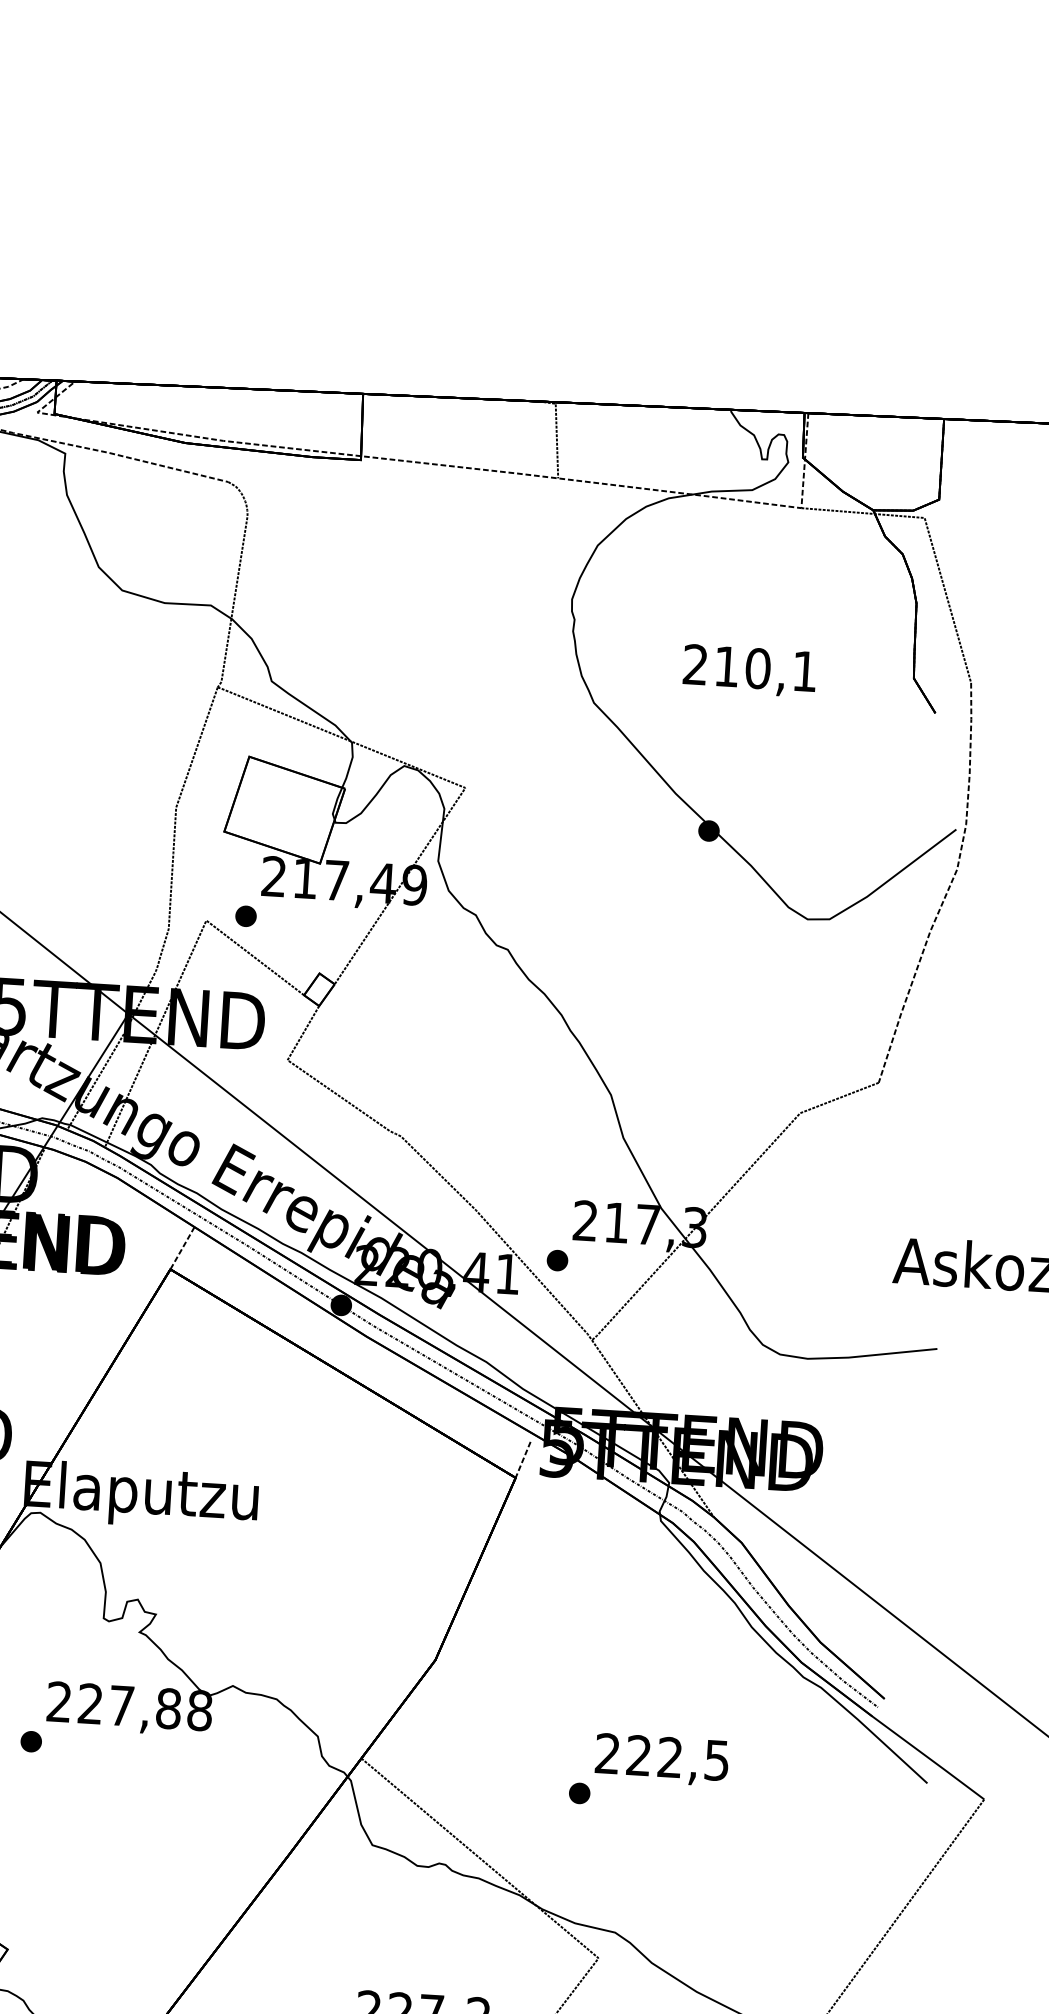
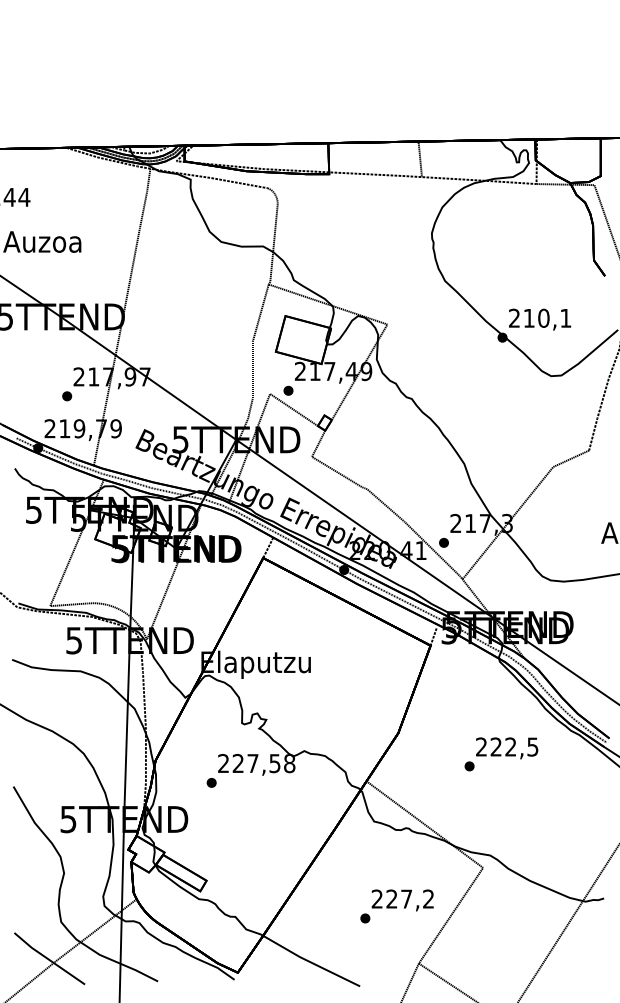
text: (750, 670) -> (540, 319), moved
text: (167, 1708) -> (274, 763), 227,88 -> 227,58
text: (649, 1772) -> (501, 754), moved

